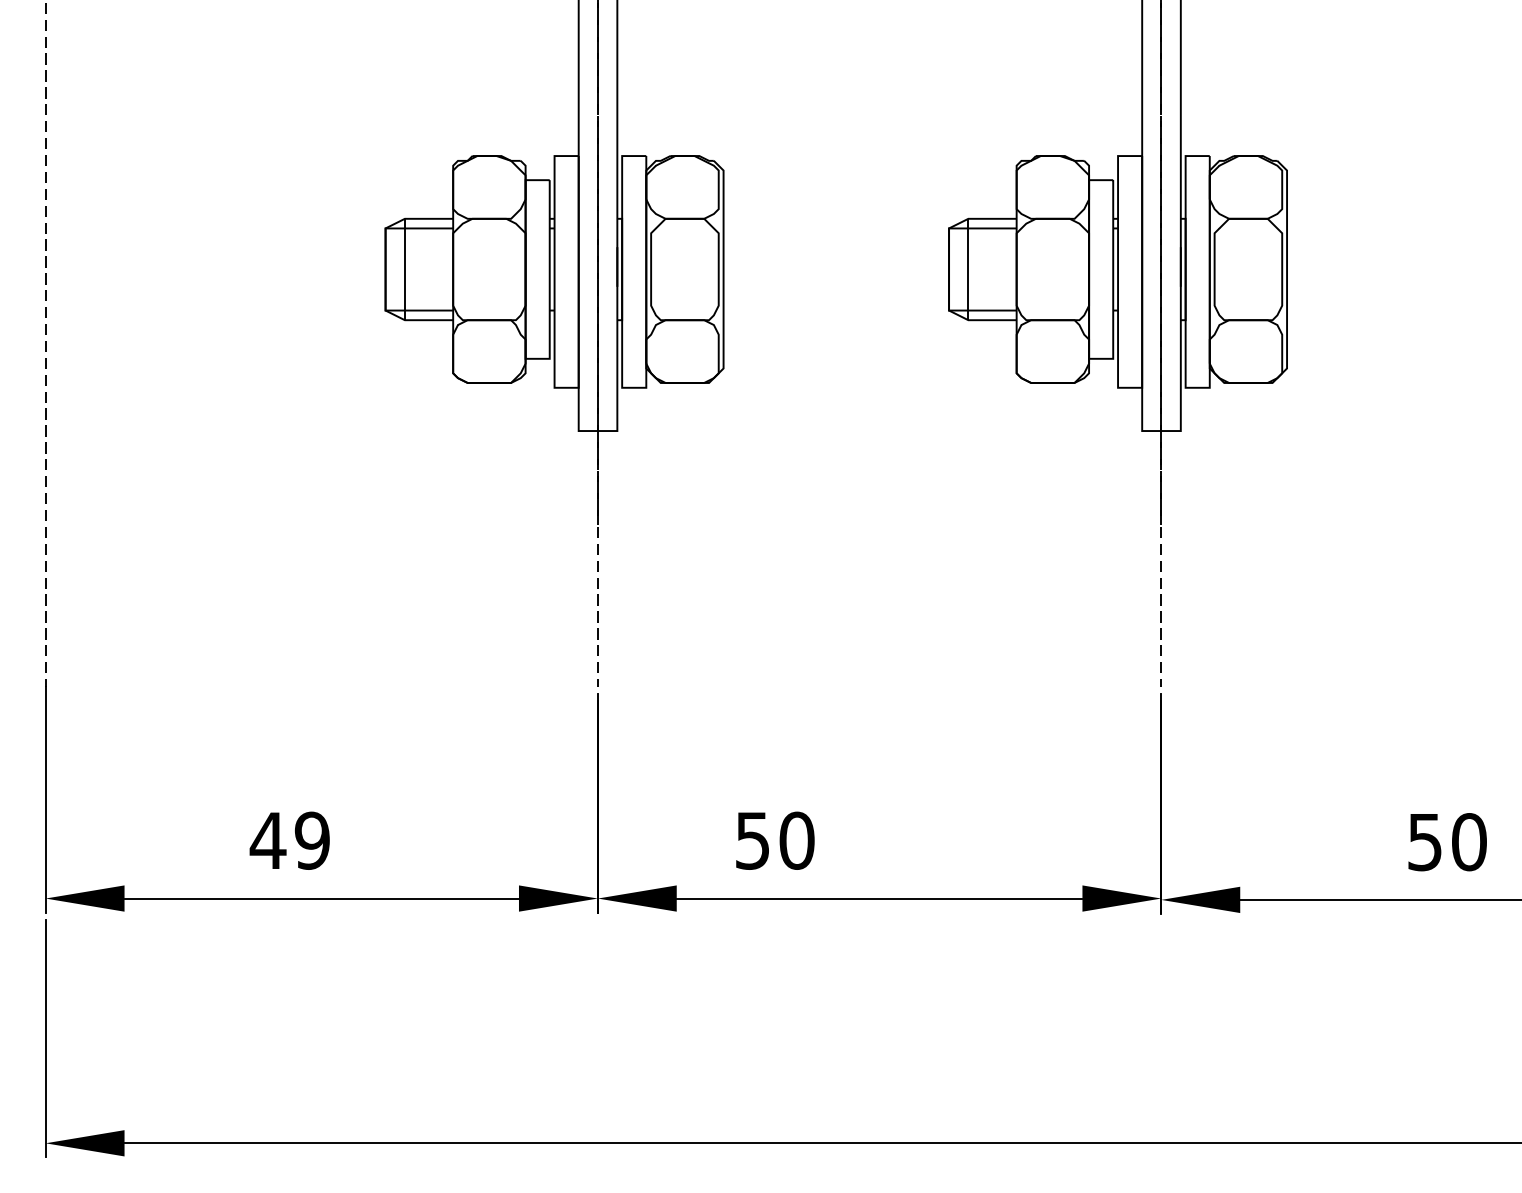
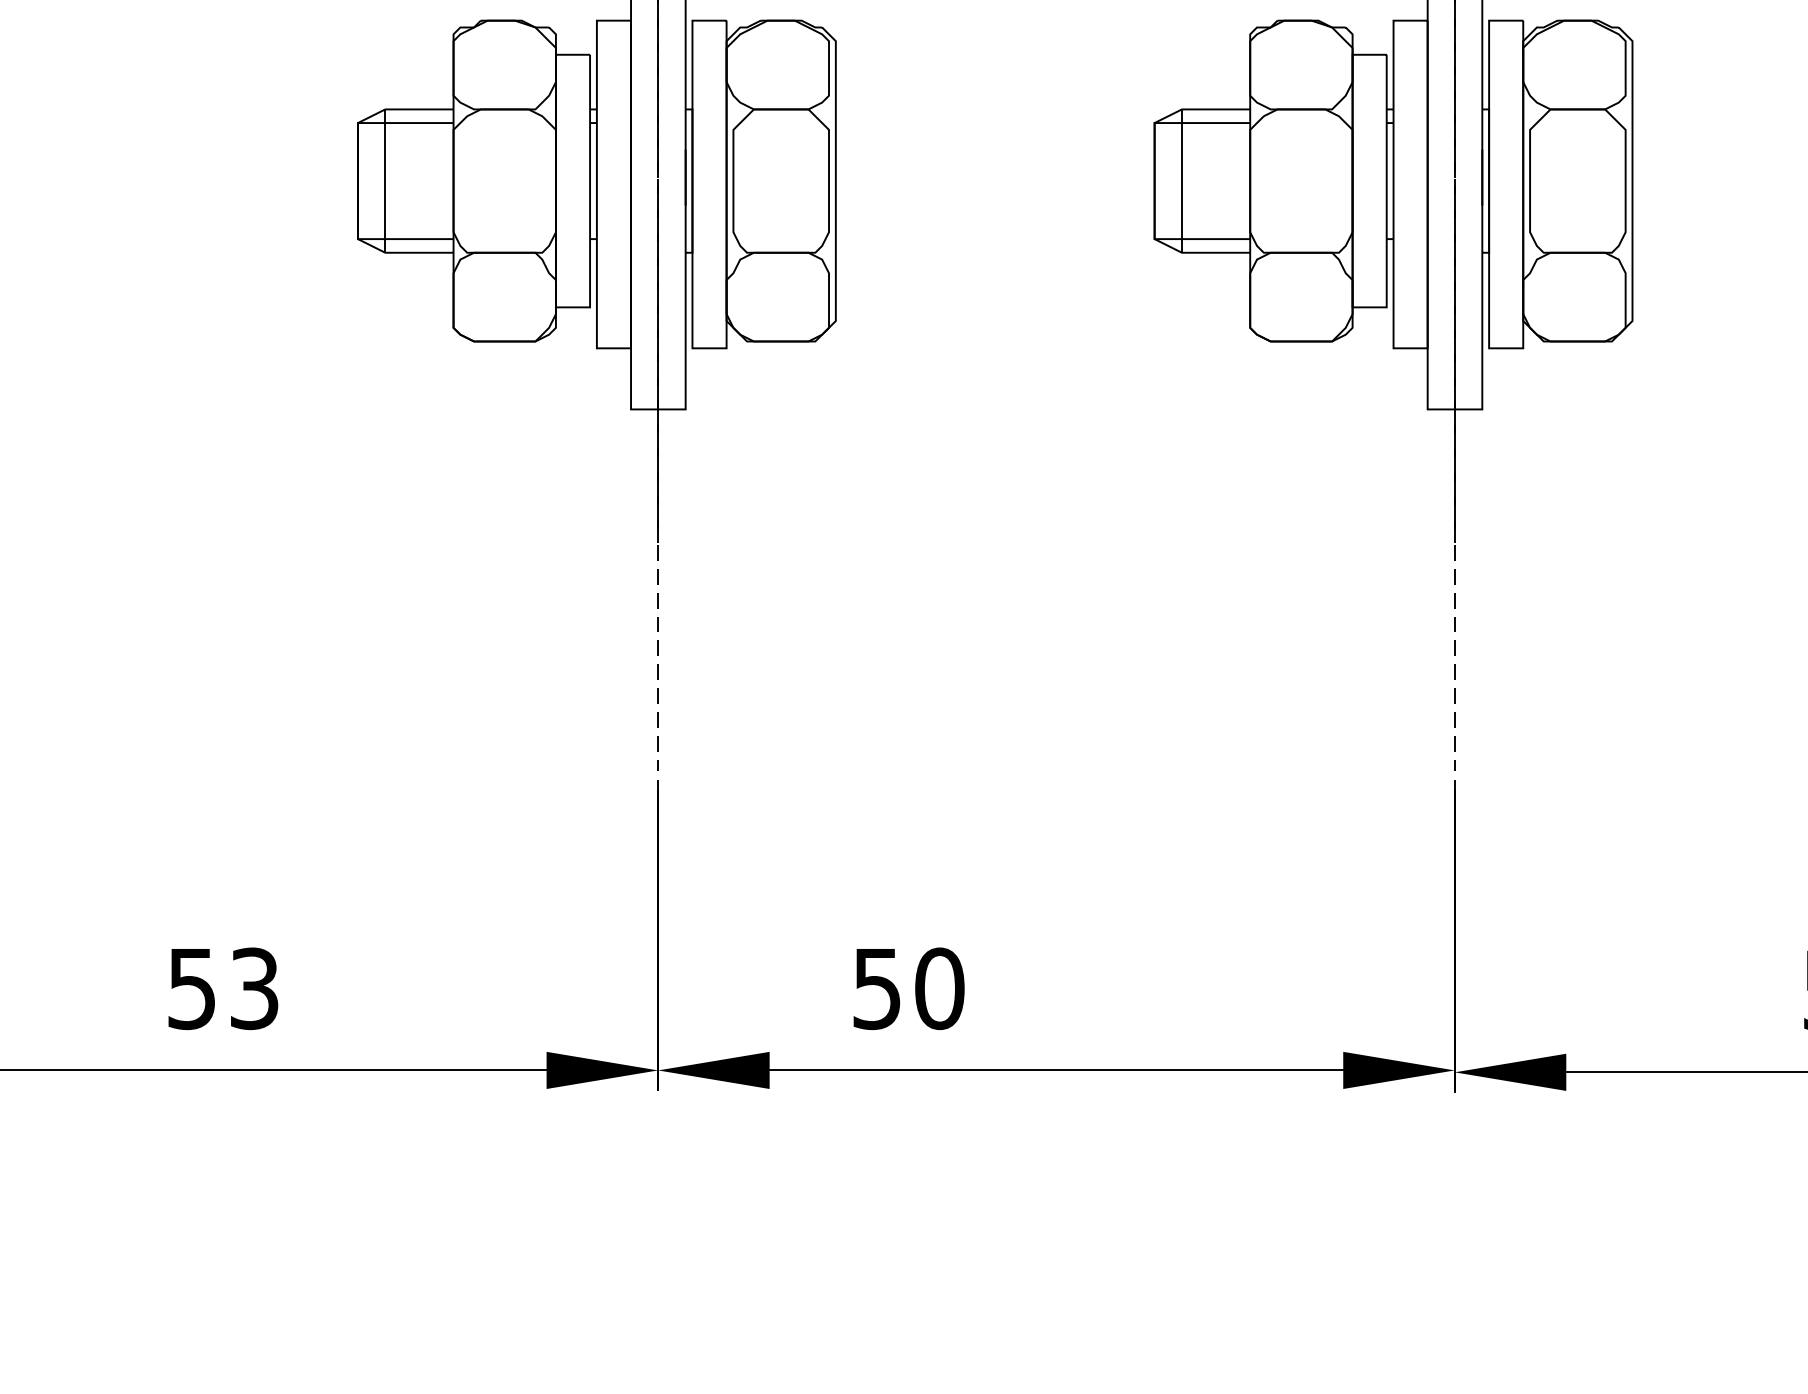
text: (289, 840) -> (222, 988), 49 -> 53

